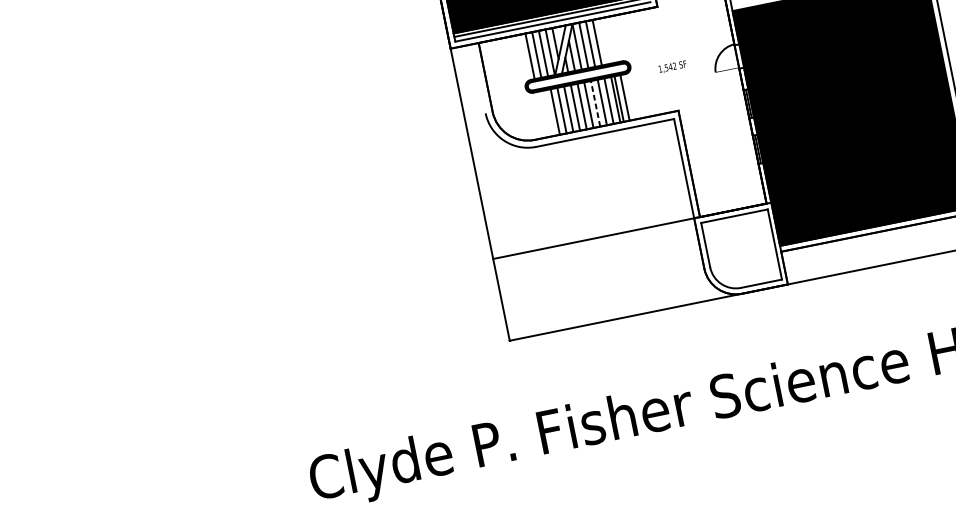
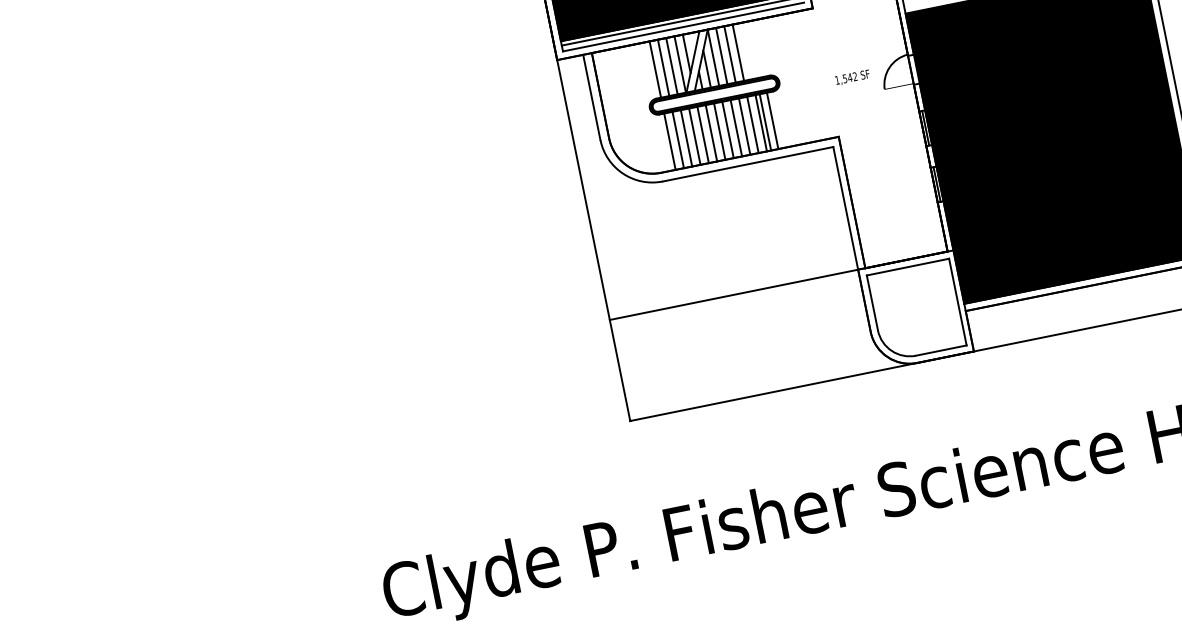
text: (672, 66) -> (852, 76), moved
line: (478, 78) -> (591, 97), added
line: (595, 104) -> (736, 128), dashed -> solid
line: (547, 112) -> (677, 139), added
line: (541, 114) -> (669, 141), added

